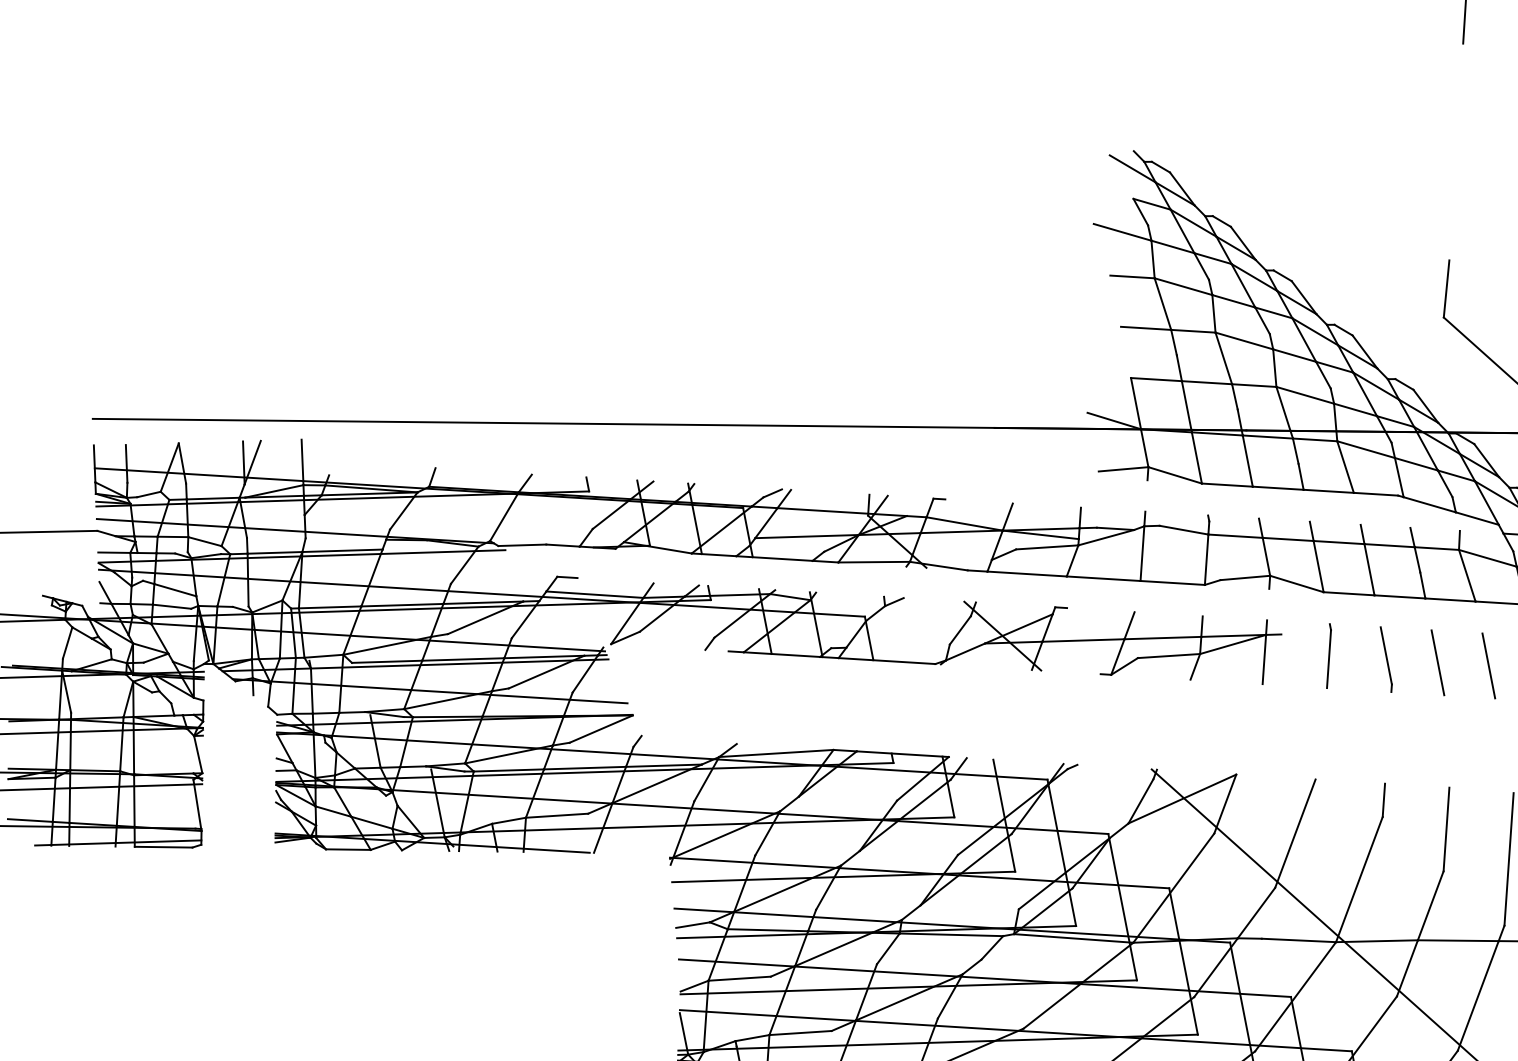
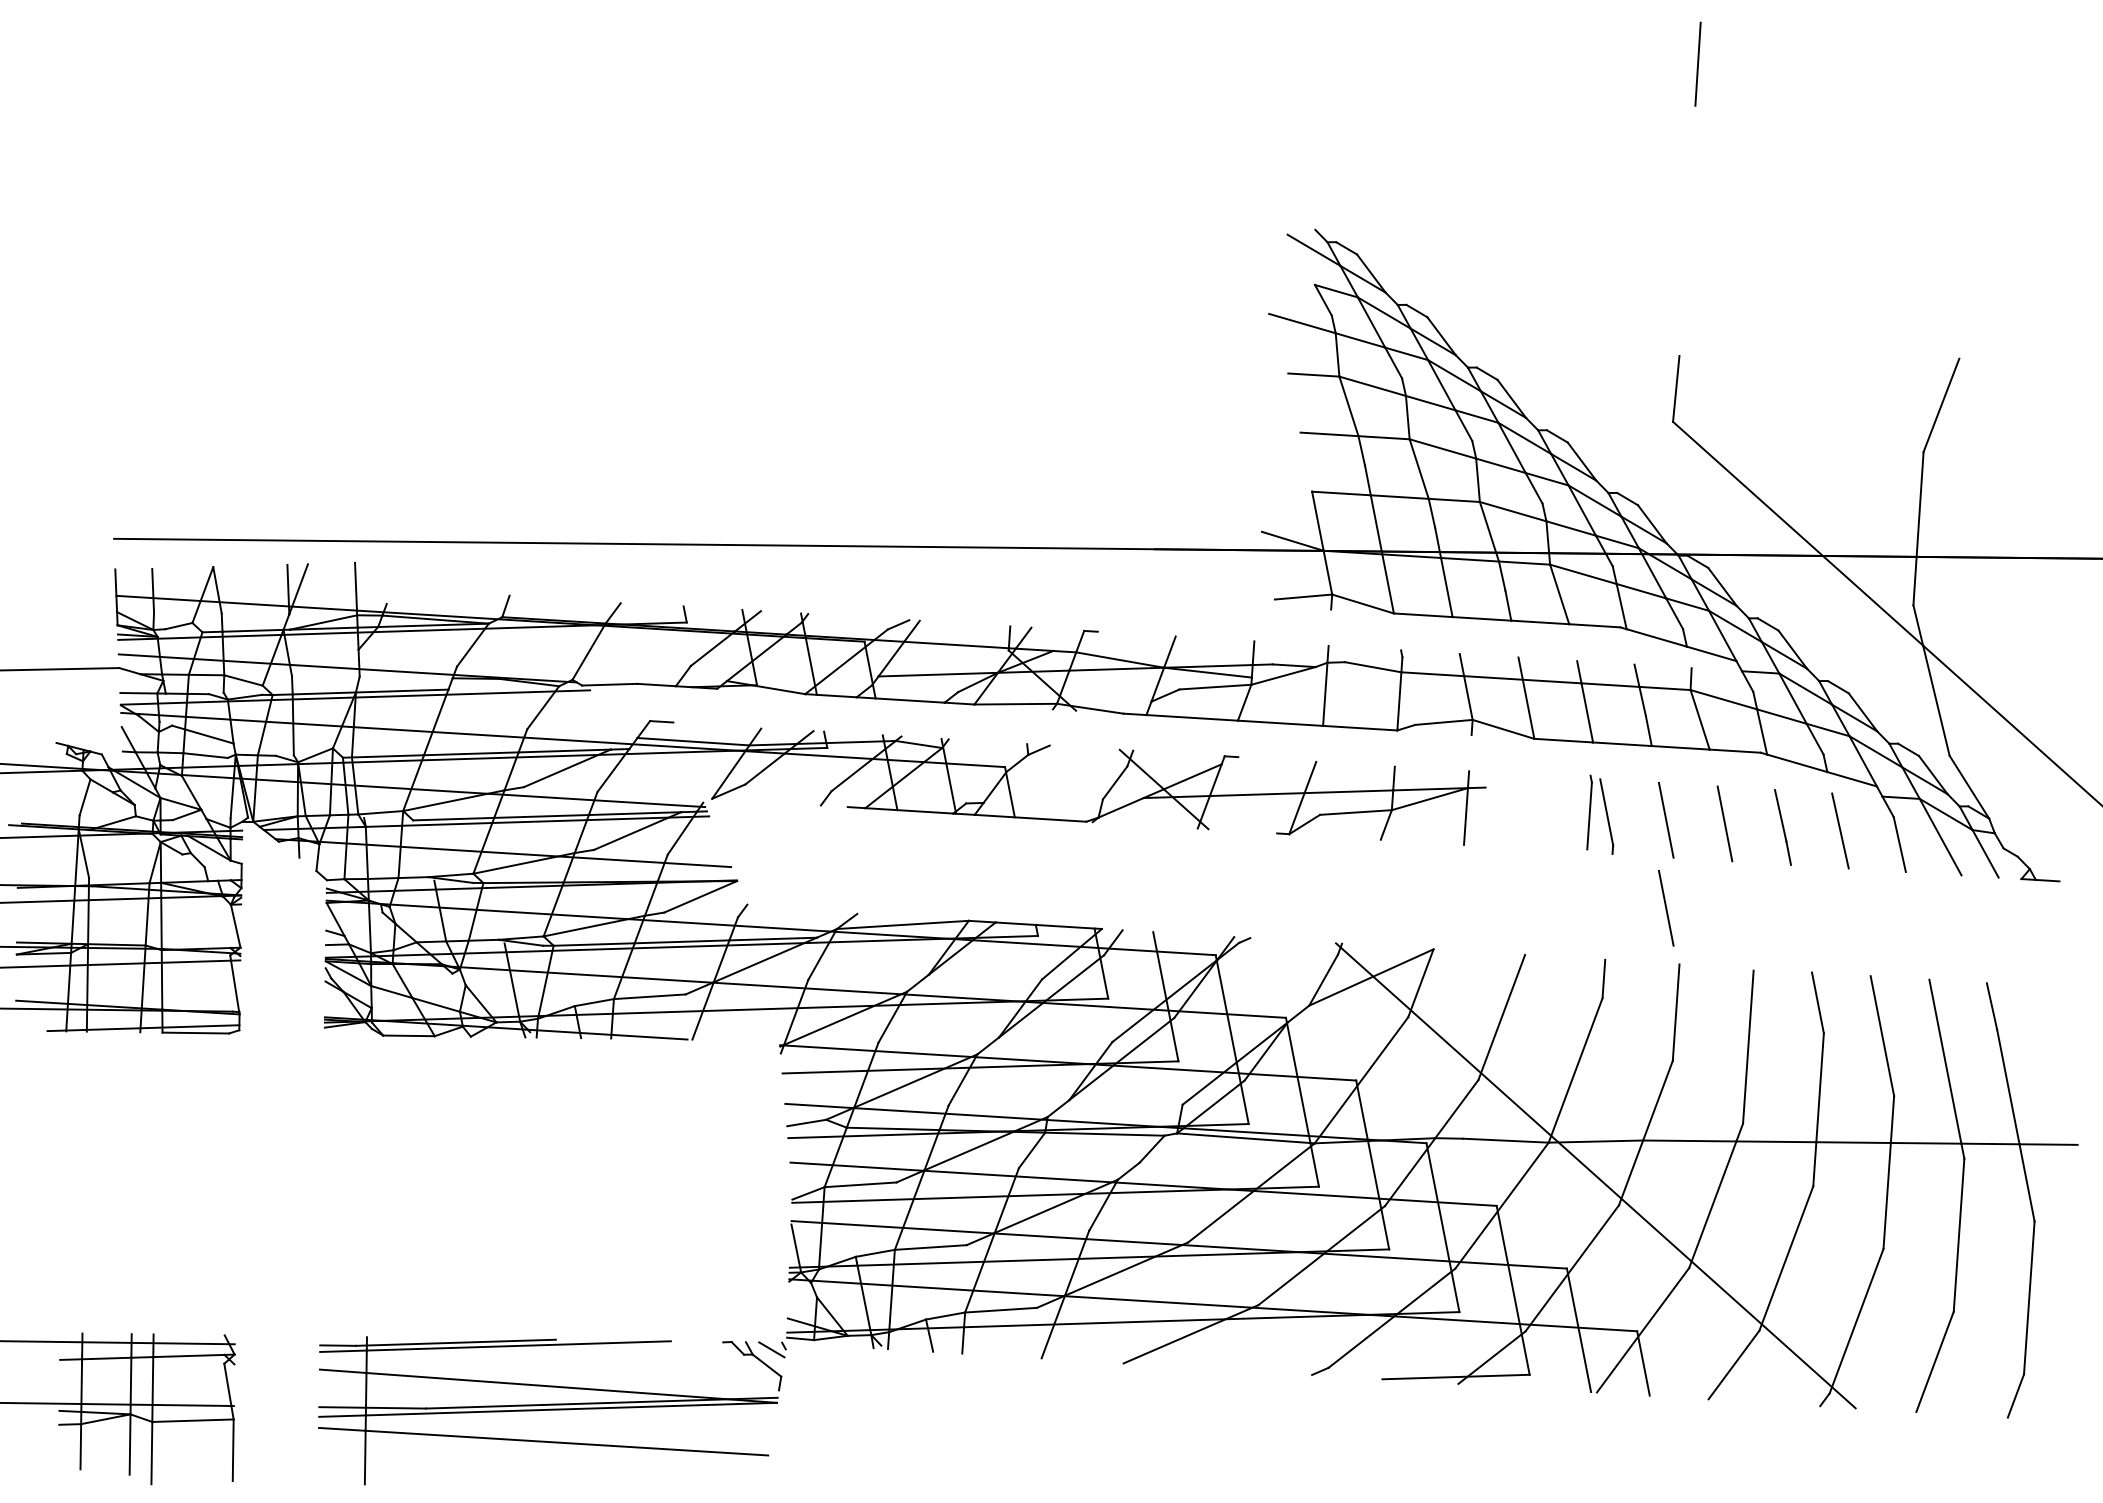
part: (1328, 656) -> (1589, 812), moved
line: (1438, 739) -> (1666, 908), added

